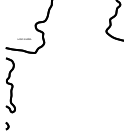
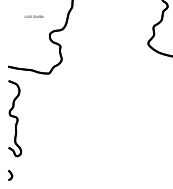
text: (24, 38) -> (34, 15), moved

